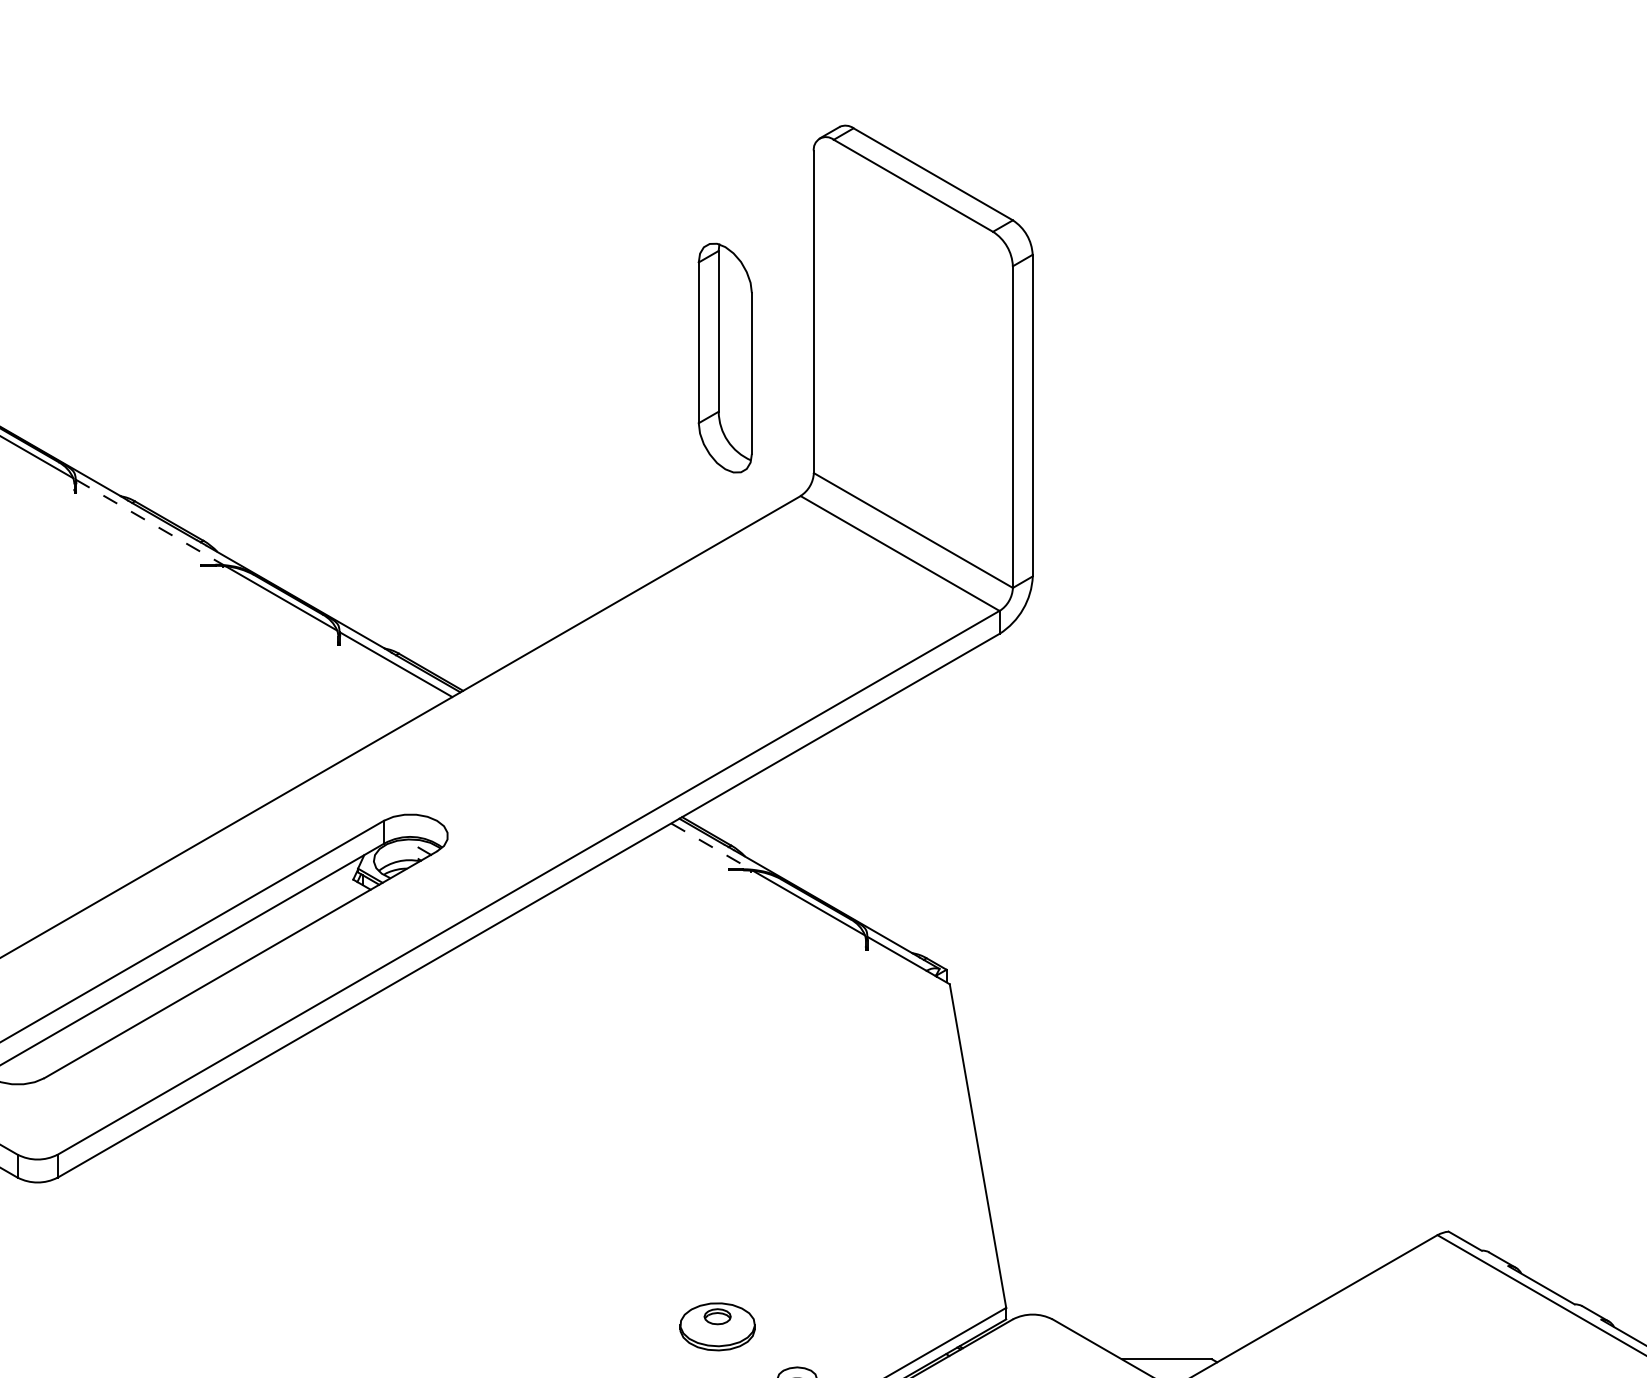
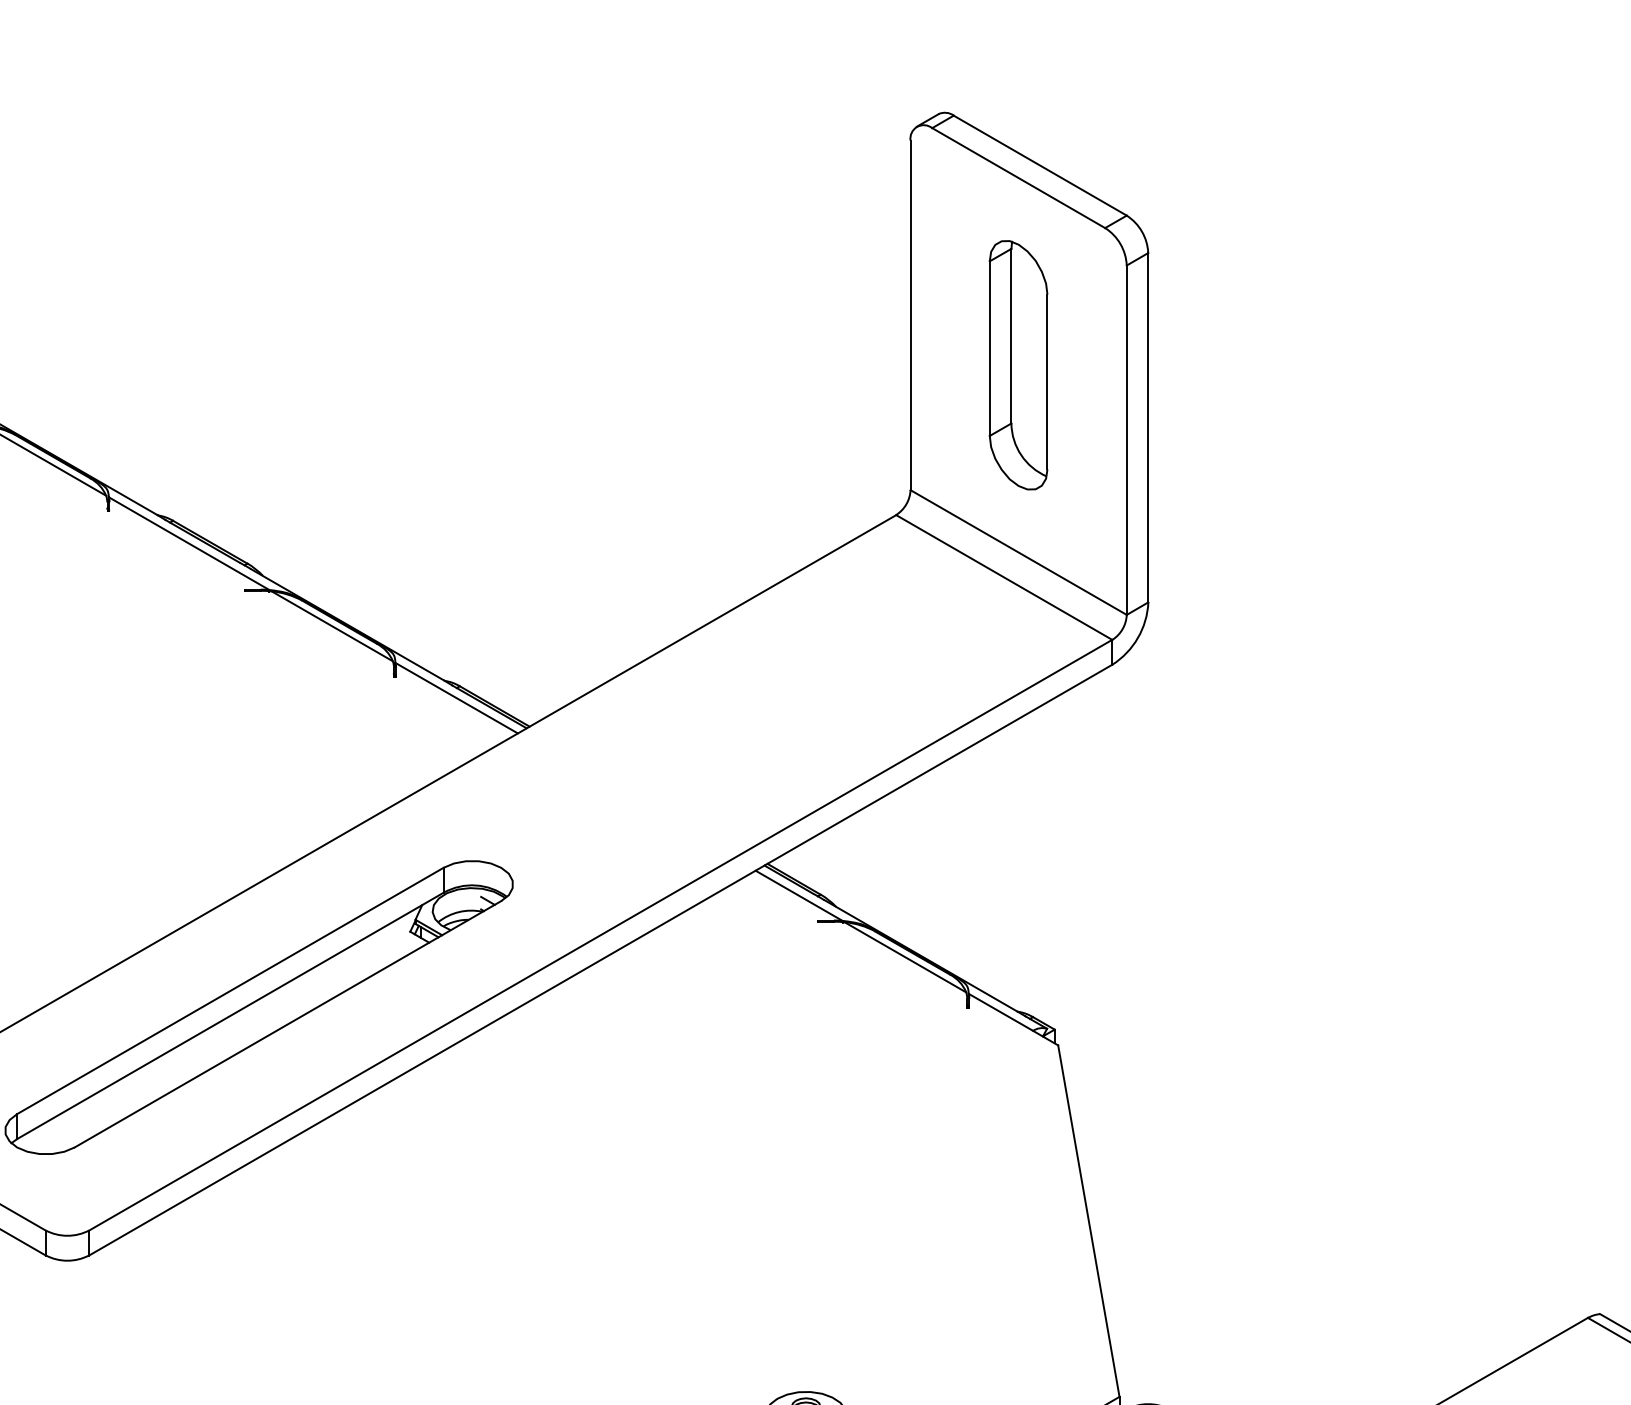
part: (724, 357) -> (1017, 364), moved
line: (150, 522) -> (190, 543), dashed -> solid
line: (711, 846) -> (799, 895), dashed -> solid

